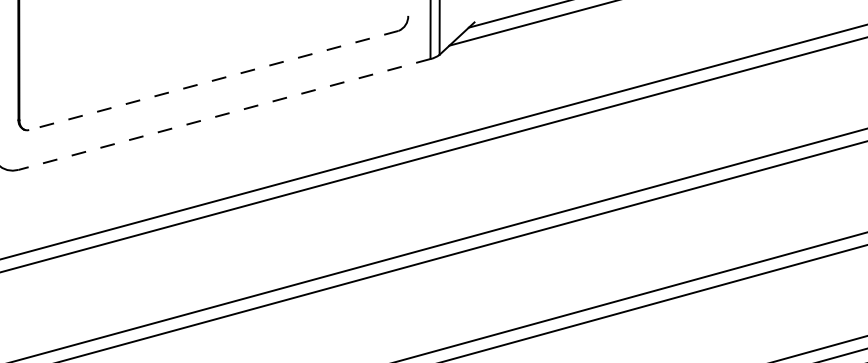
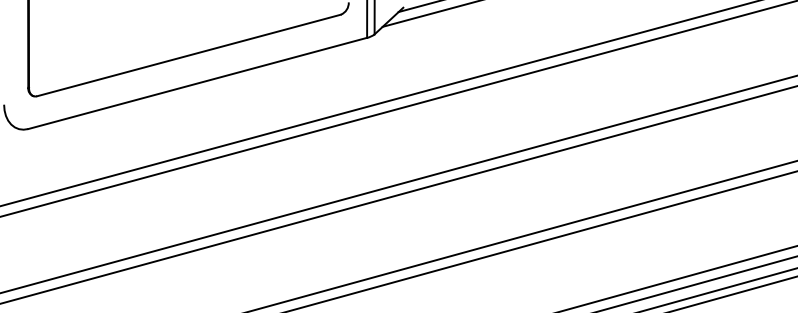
line: (213, 80) -> (188, 55), dashed -> solid
line: (224, 114) -> (197, 83), dashed -> solid

